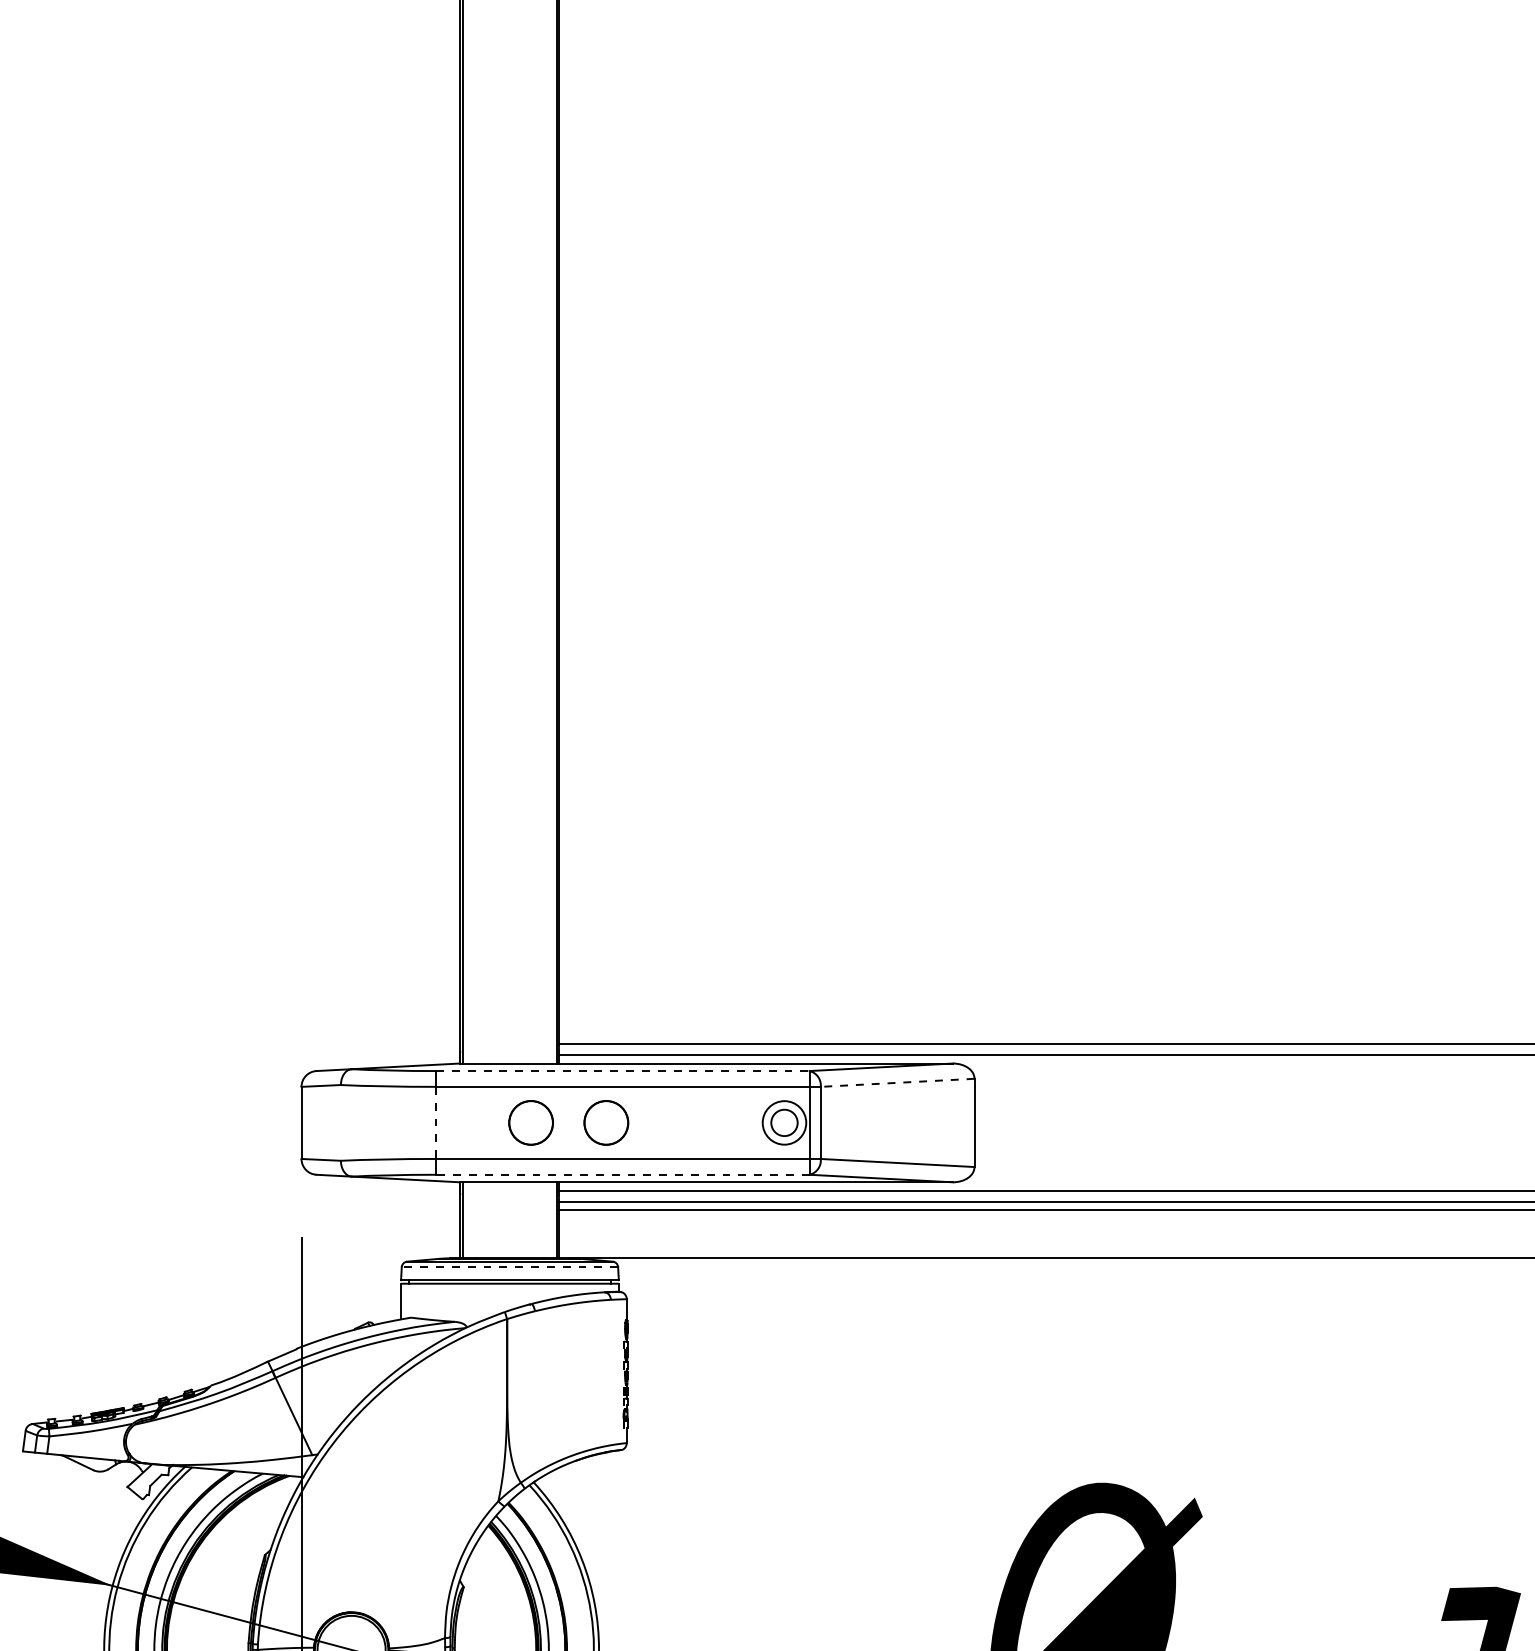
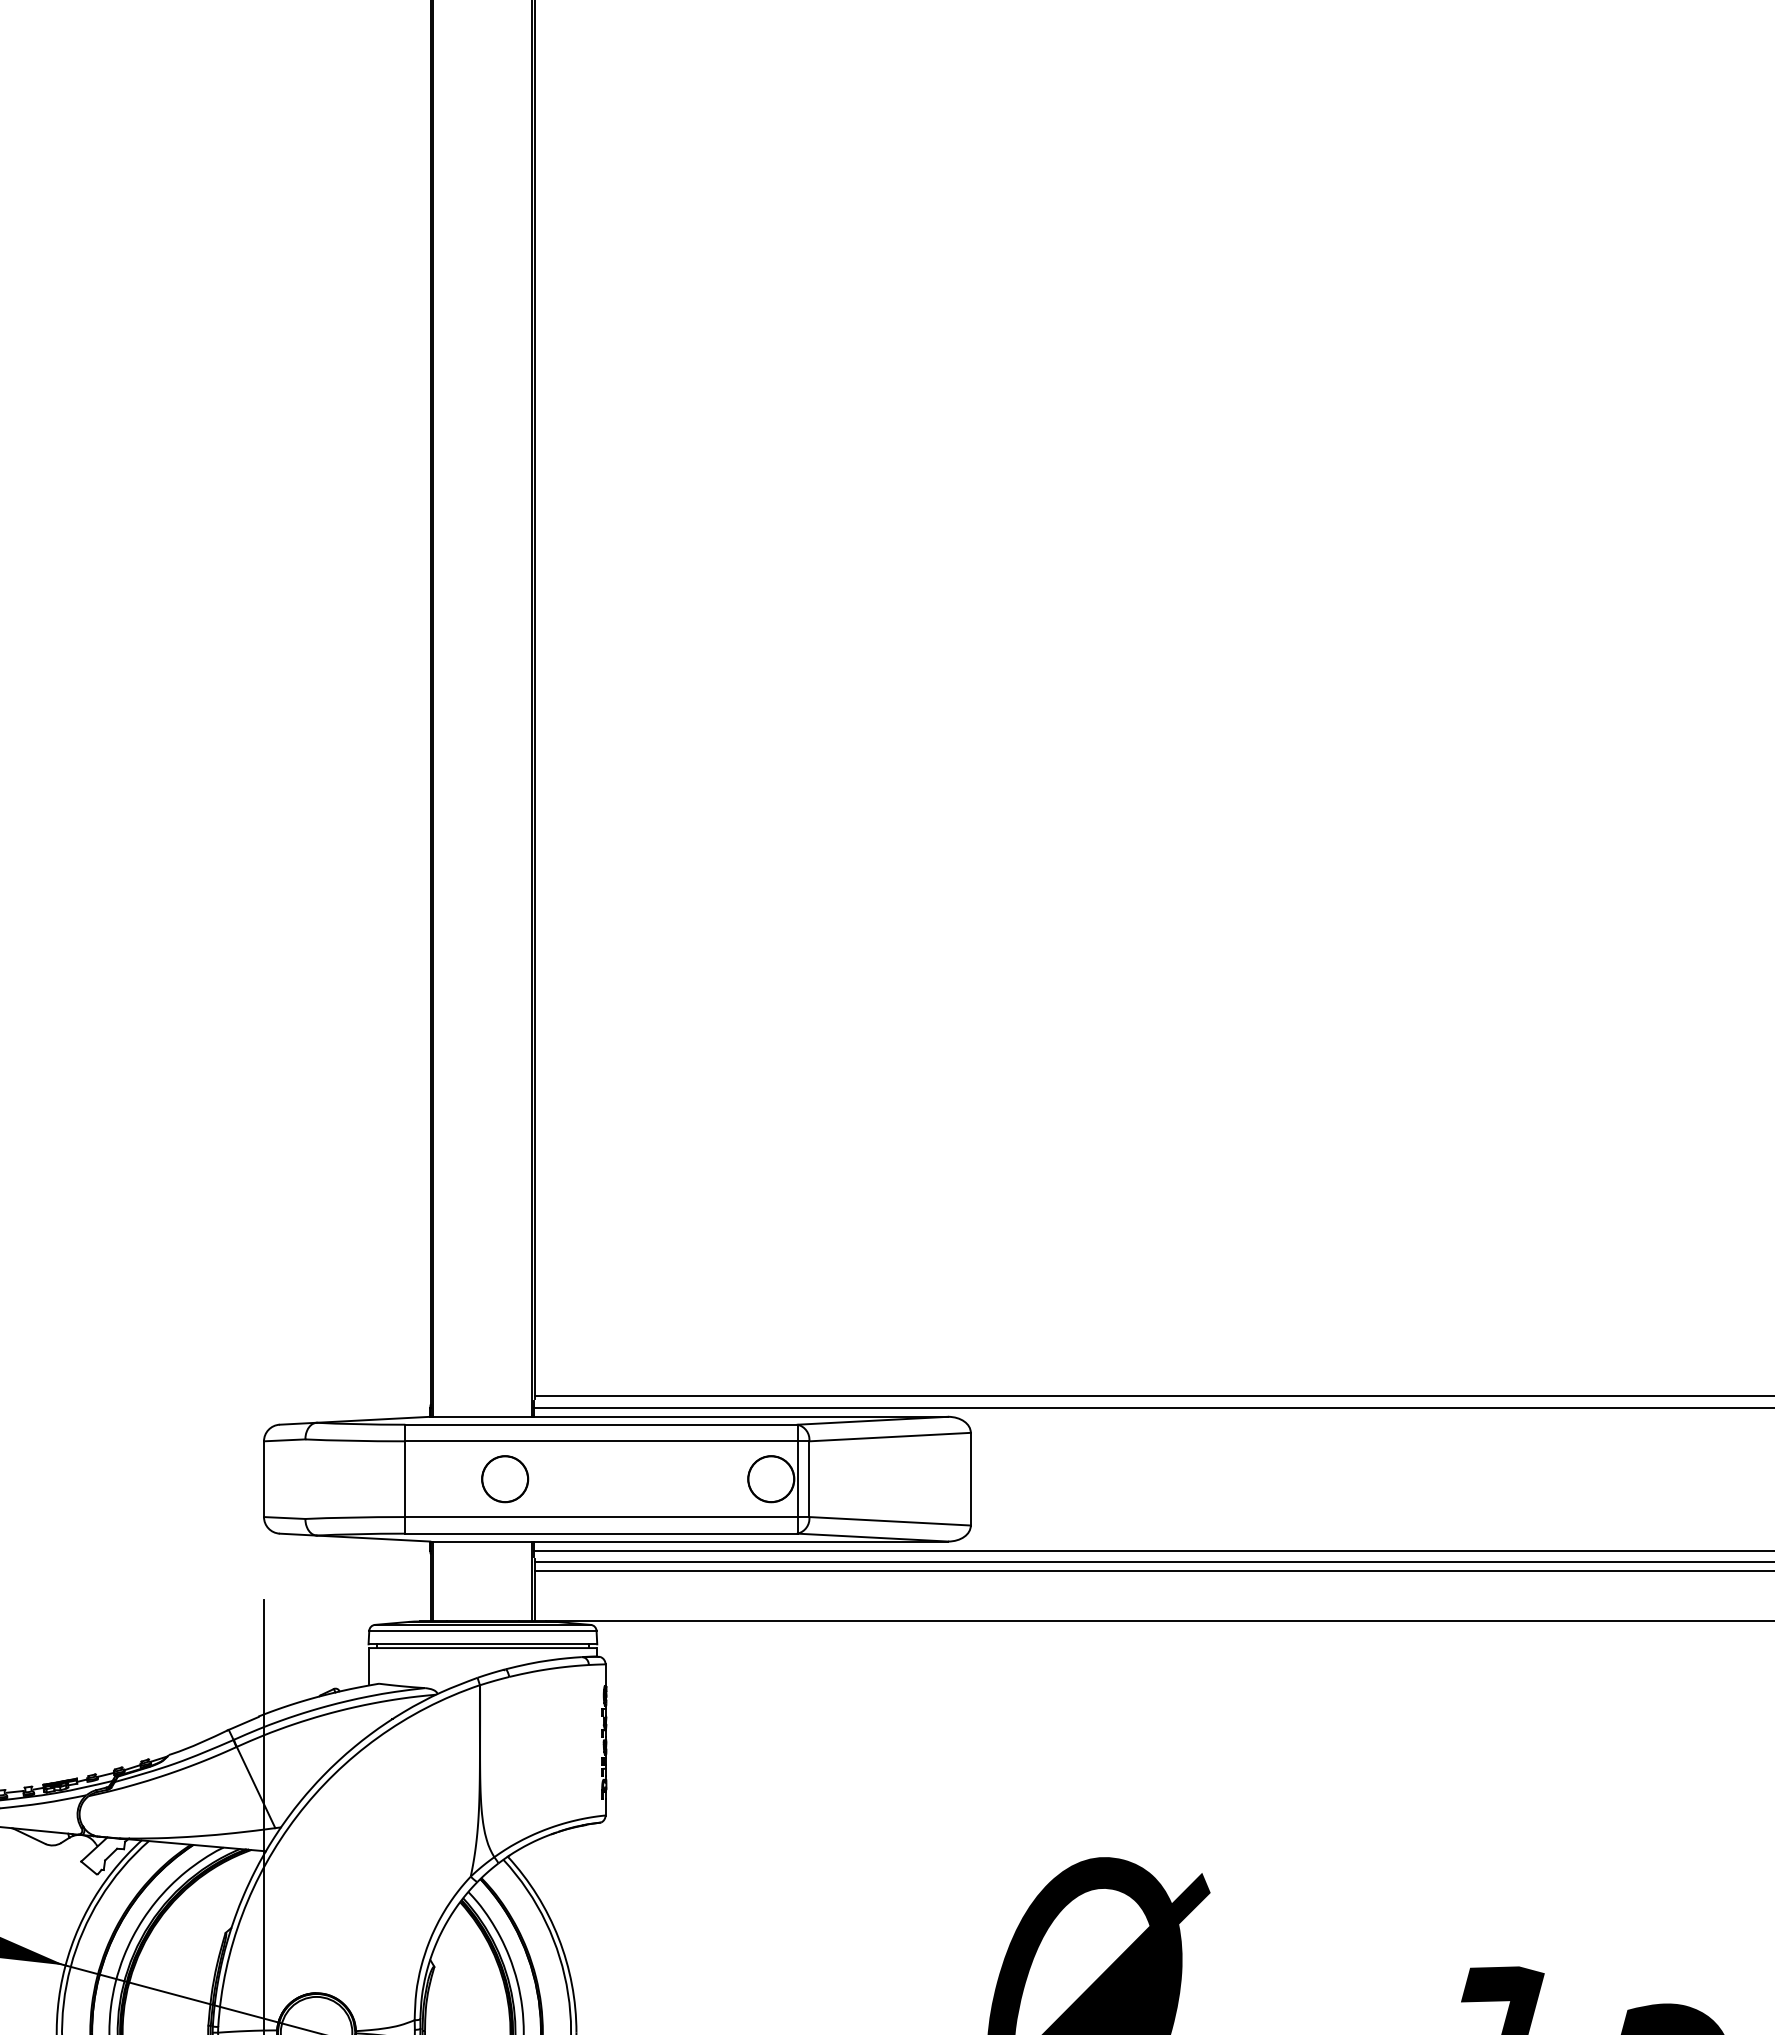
line: (623, 1070) -> (602, 1424), dashed -> solid
line: (898, 1083) -> (890, 1437), dashed -> solid
line: (436, 1123) -> (405, 1479), dashed -> solid
circle: (606, 1123) -> (584, 1479), removed
circle: (784, 1123) -> (771, 1479), size x1.67
line: (622, 1174) -> (601, 1533), dashed -> solid
line: (509, 1266) -> (482, 1630), dashed -> solid

